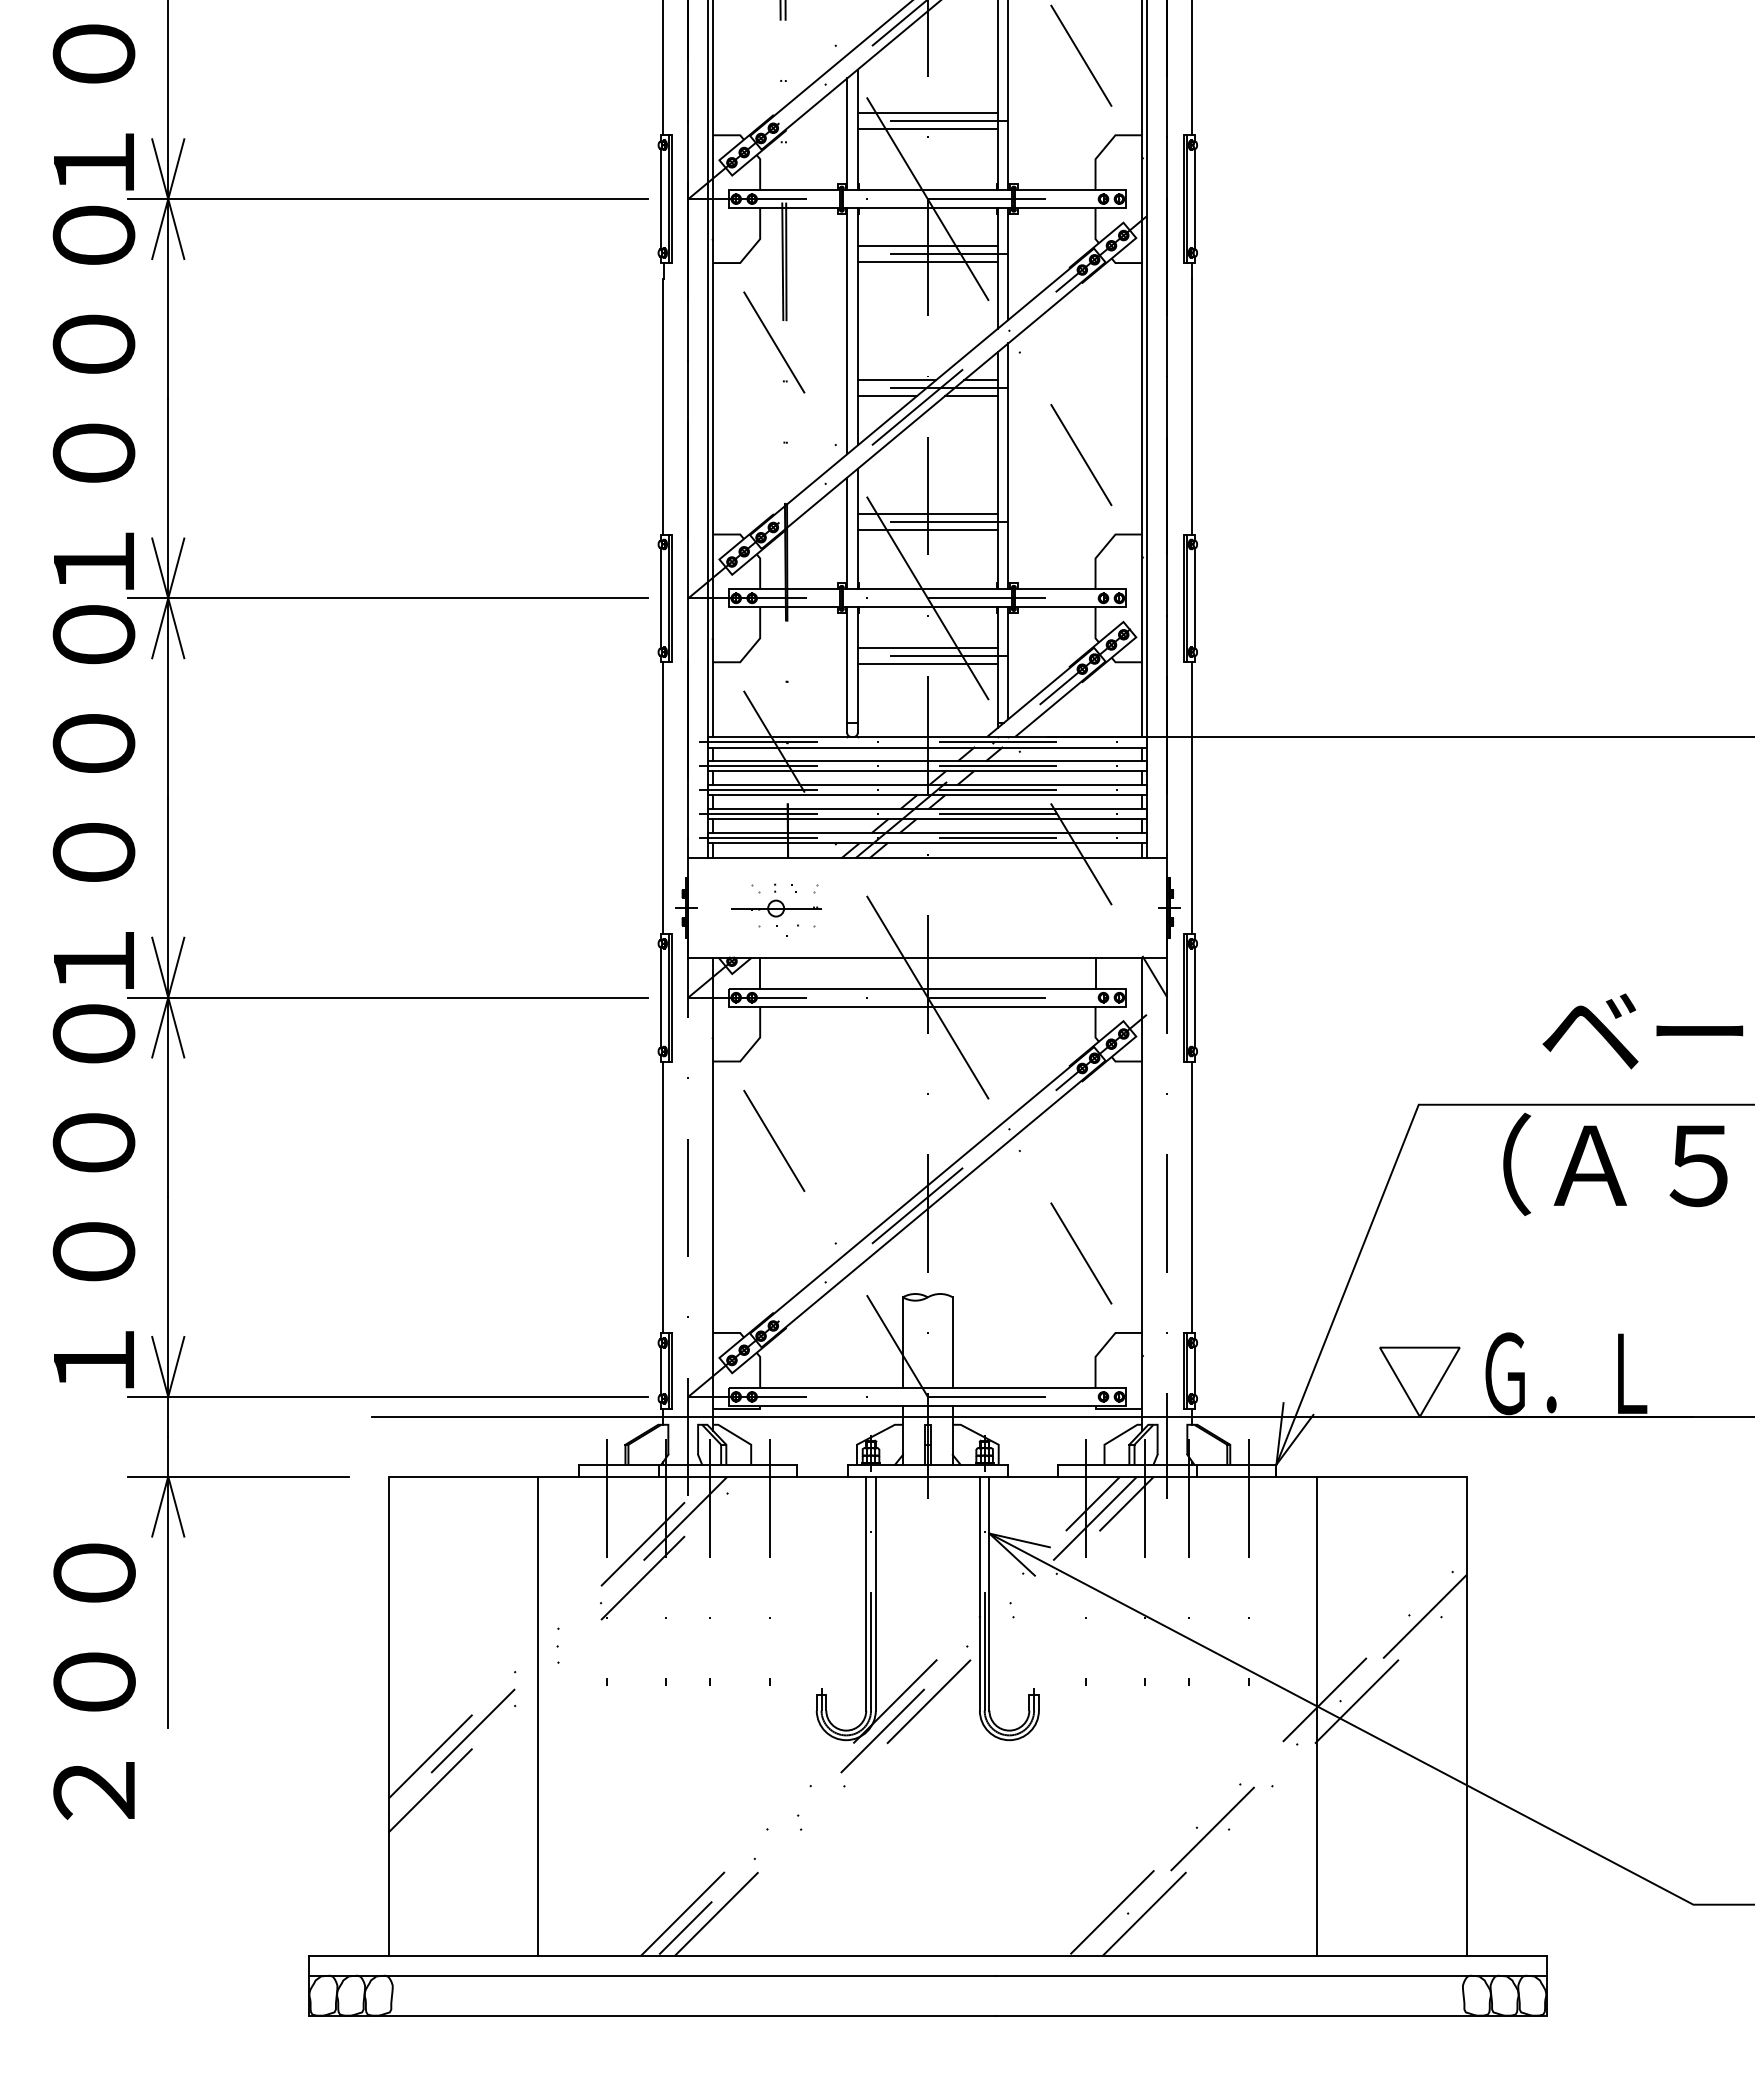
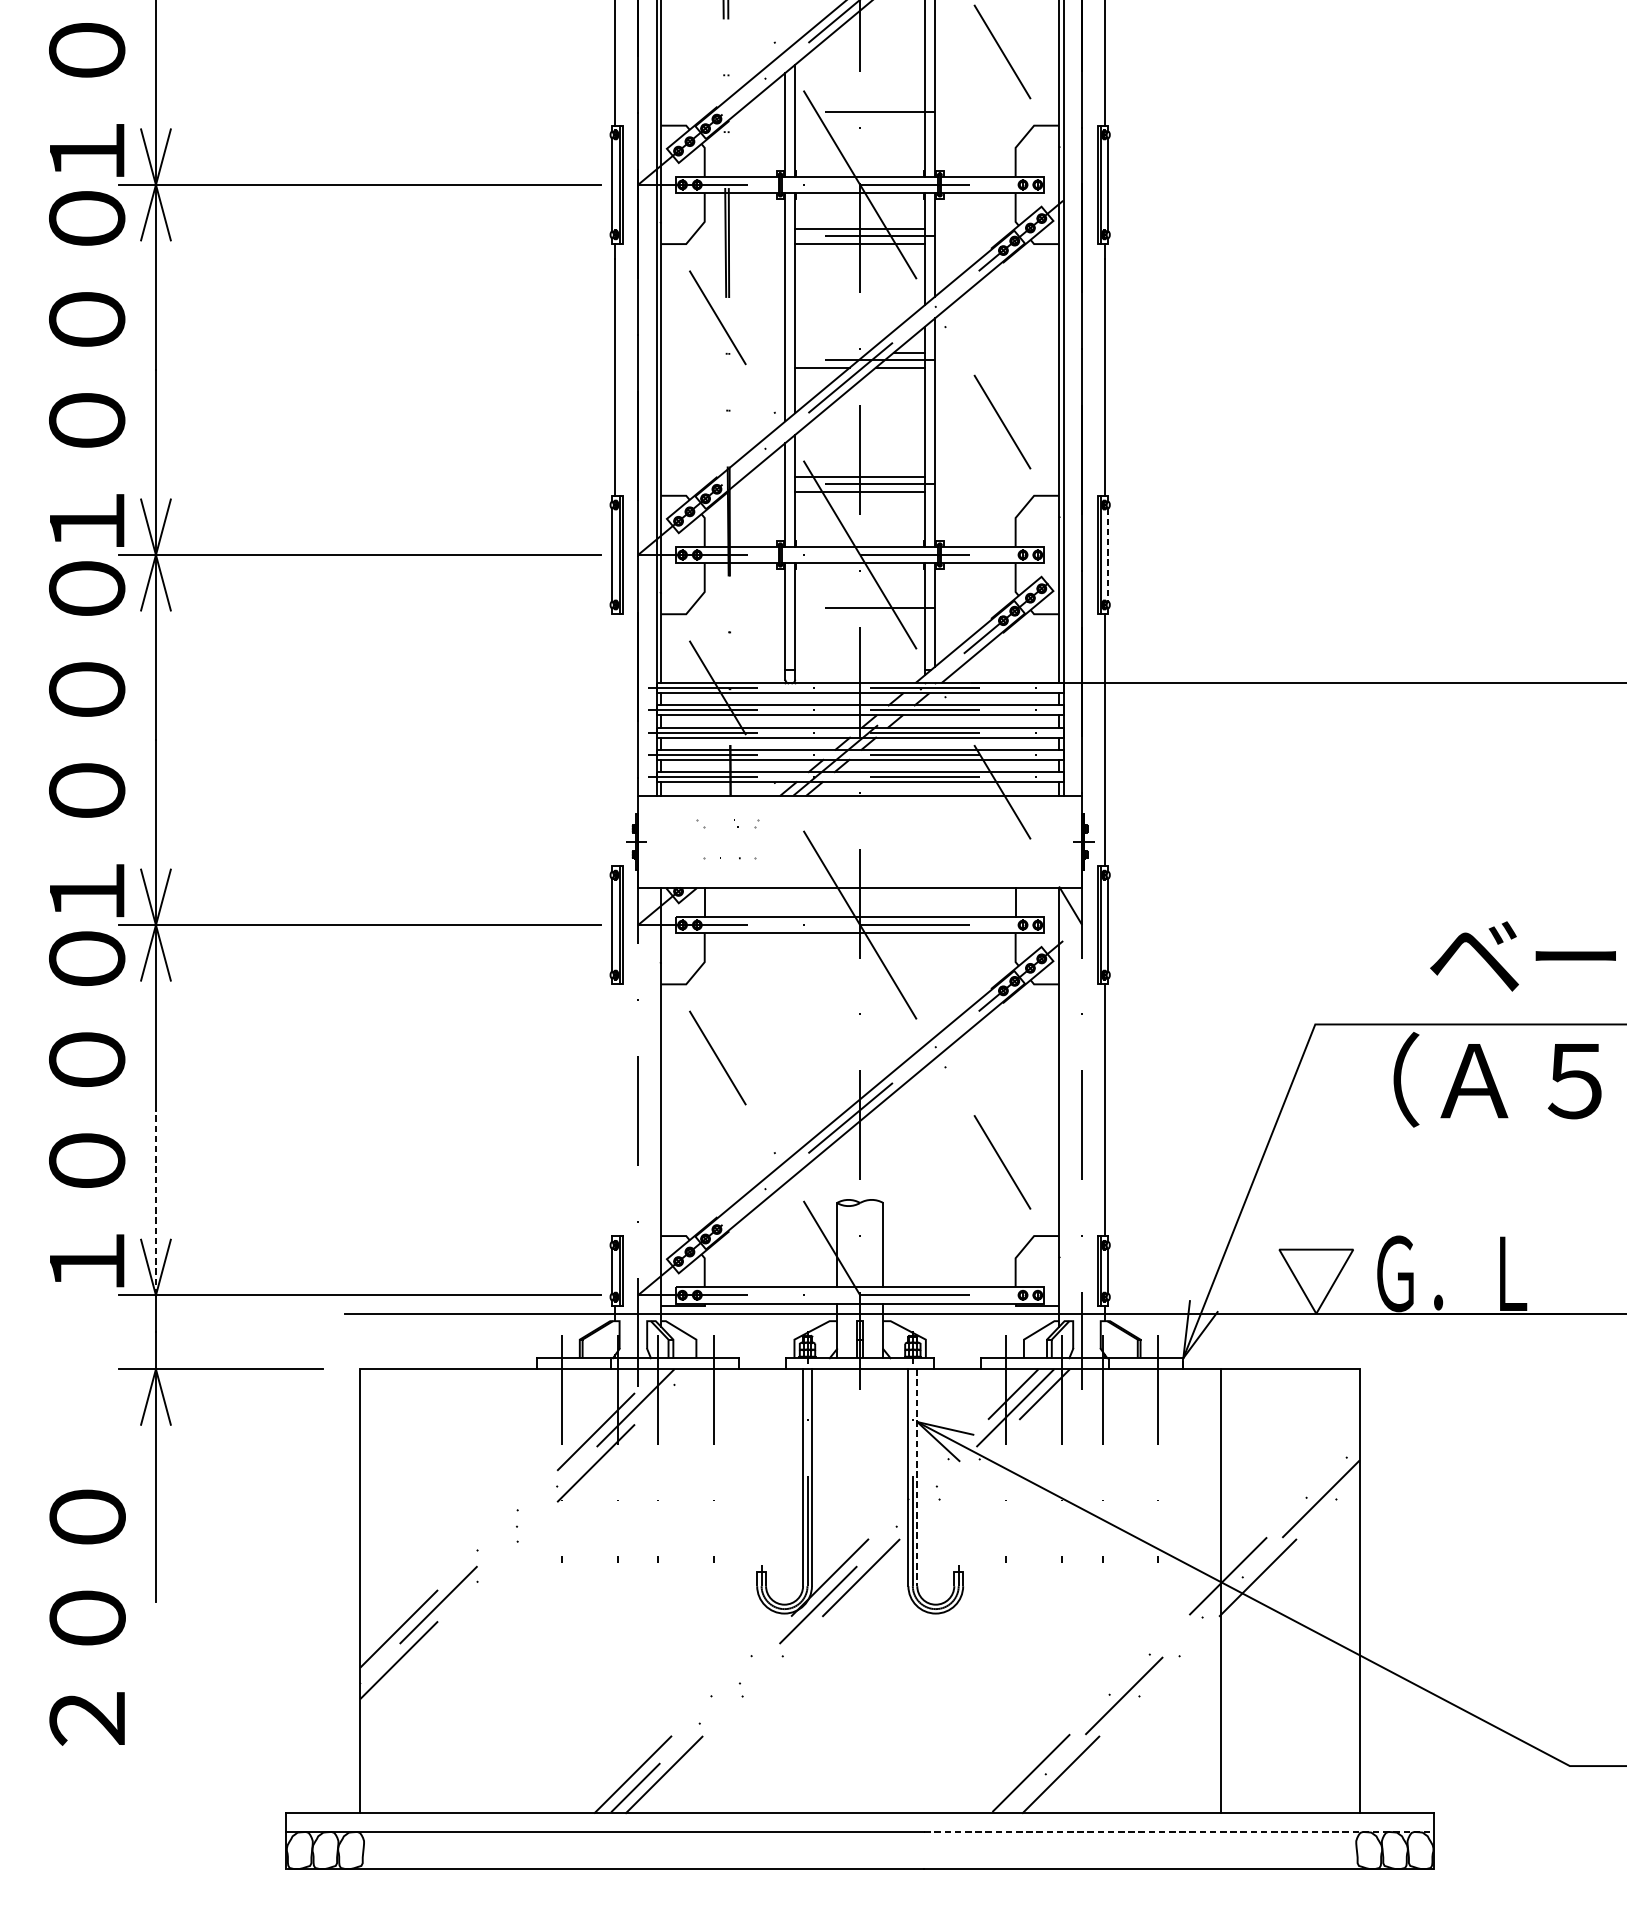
line: (927, 112) -> (859, 104), removed
line: (927, 128) -> (859, 119), removed
line: (896, 380) -> (831, 353), removed
line: (1195, 598) -> (1108, 555), solid -> dashed
line: (927, 647) -> (859, 600), removed
line: (927, 663) -> (859, 615), removed
line: (663, 797) -> (615, 739), removed
part: (776, 909) -> (719, 843), removed
line: (663, 1196) -> (615, 1109), removed
line: (168, 1297) -> (156, 1203), solid -> dashed
line: (989, 1593) -> (917, 1477), solid -> dashed
text: (94, 1681) -> (87, 1617), moved
line: (538, 1715) -> (499, 1590), removed
line: (1271, 1975) -> (1178, 1831), solid -> dashed

